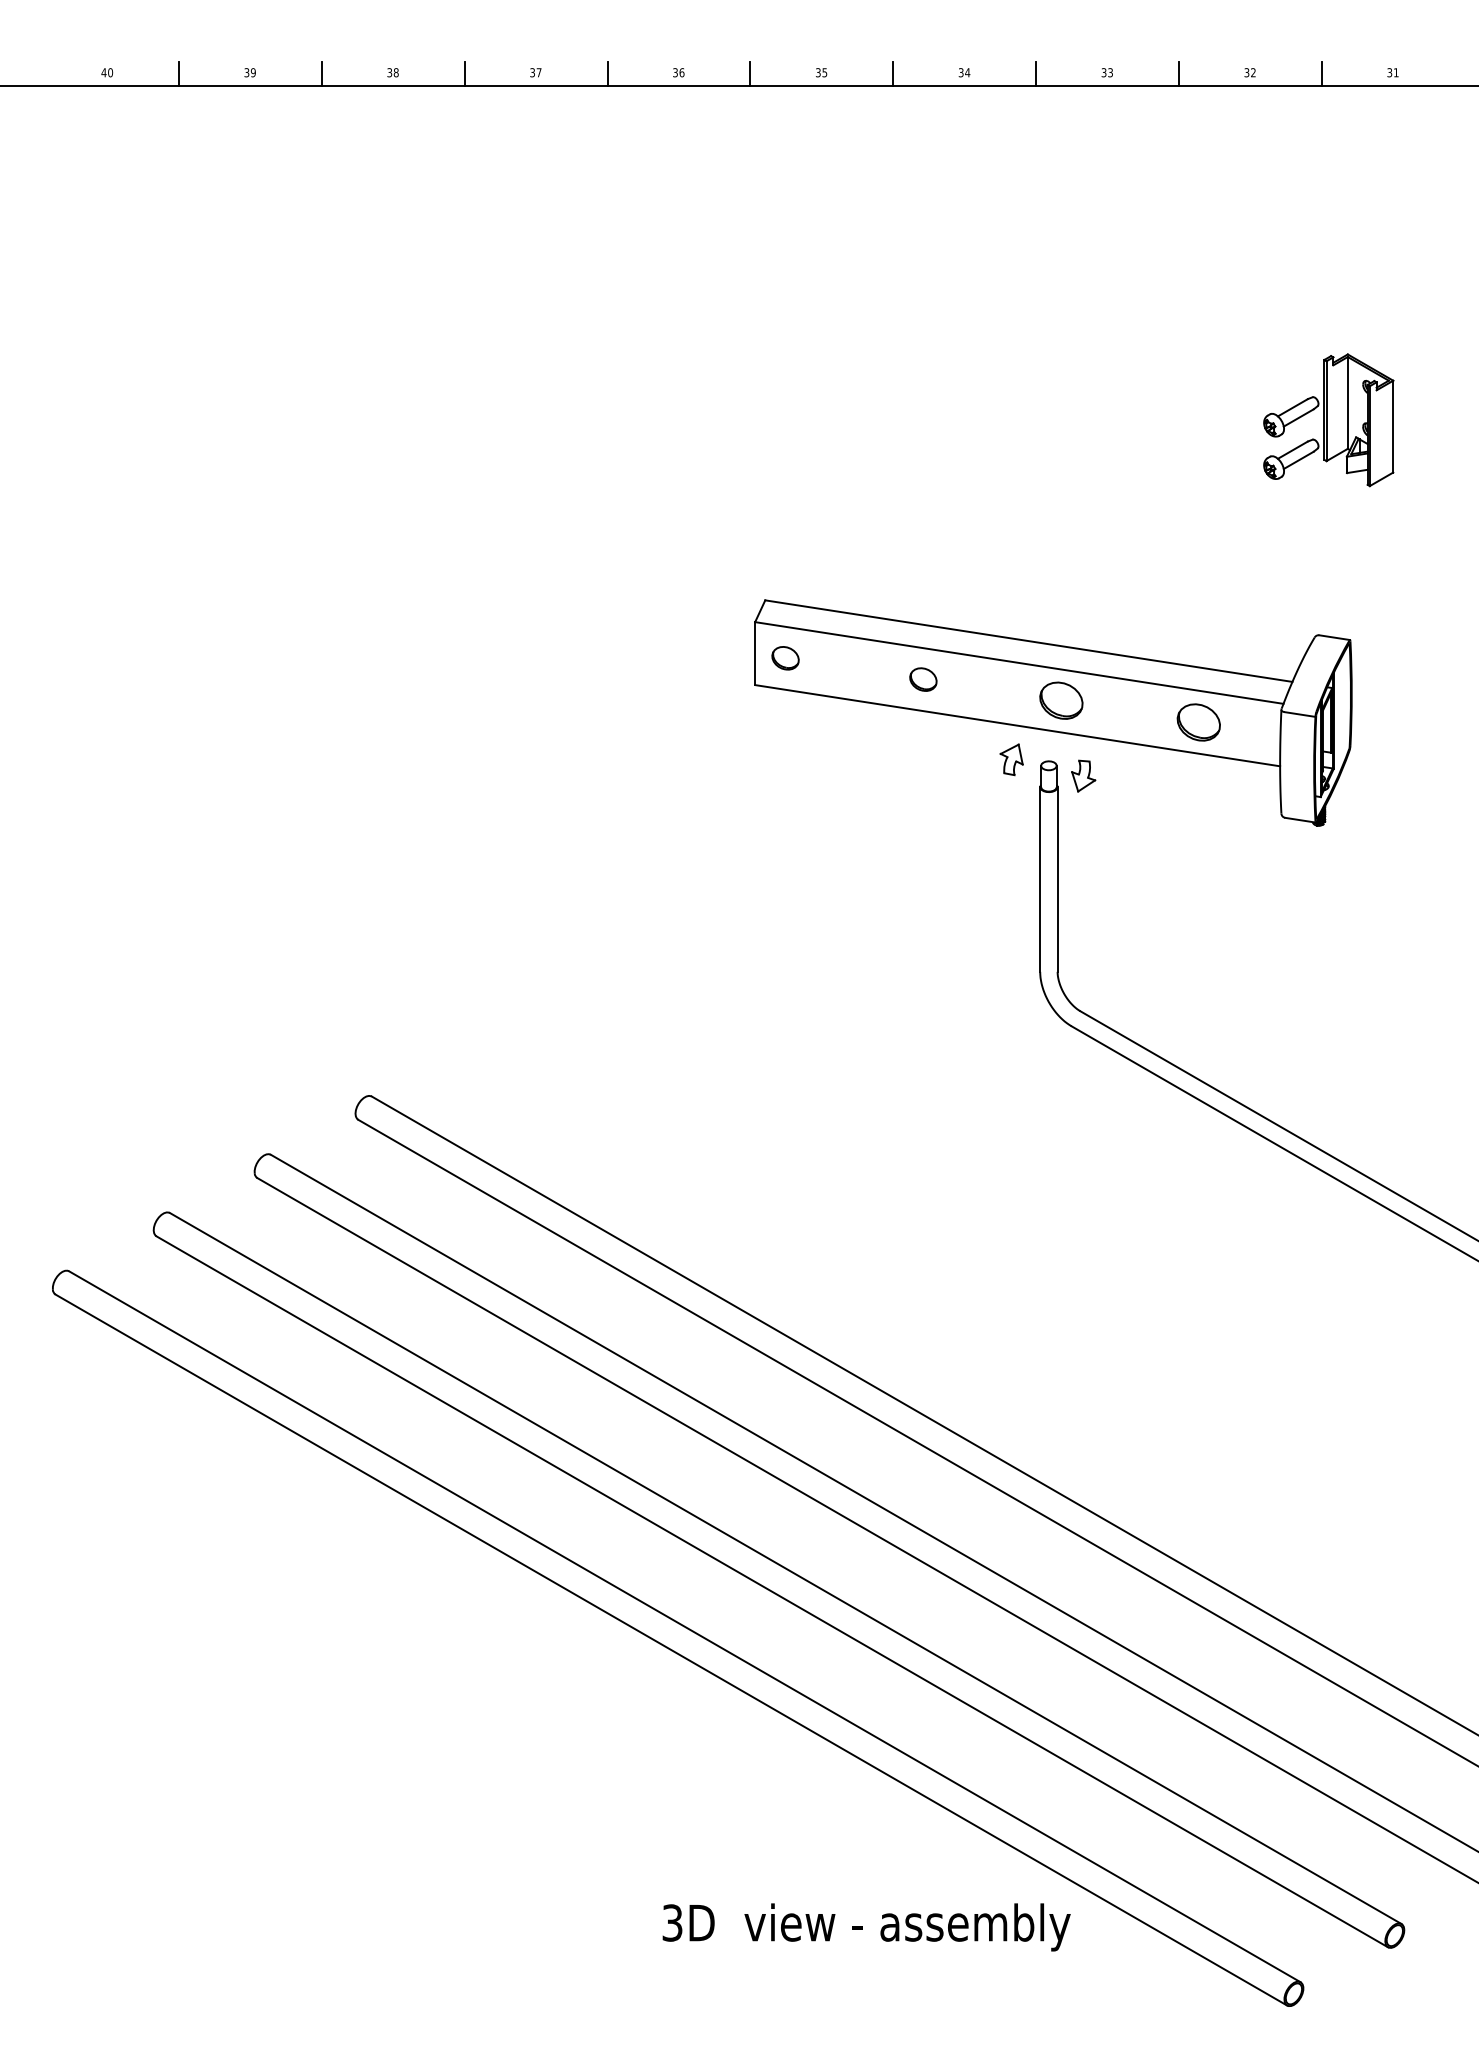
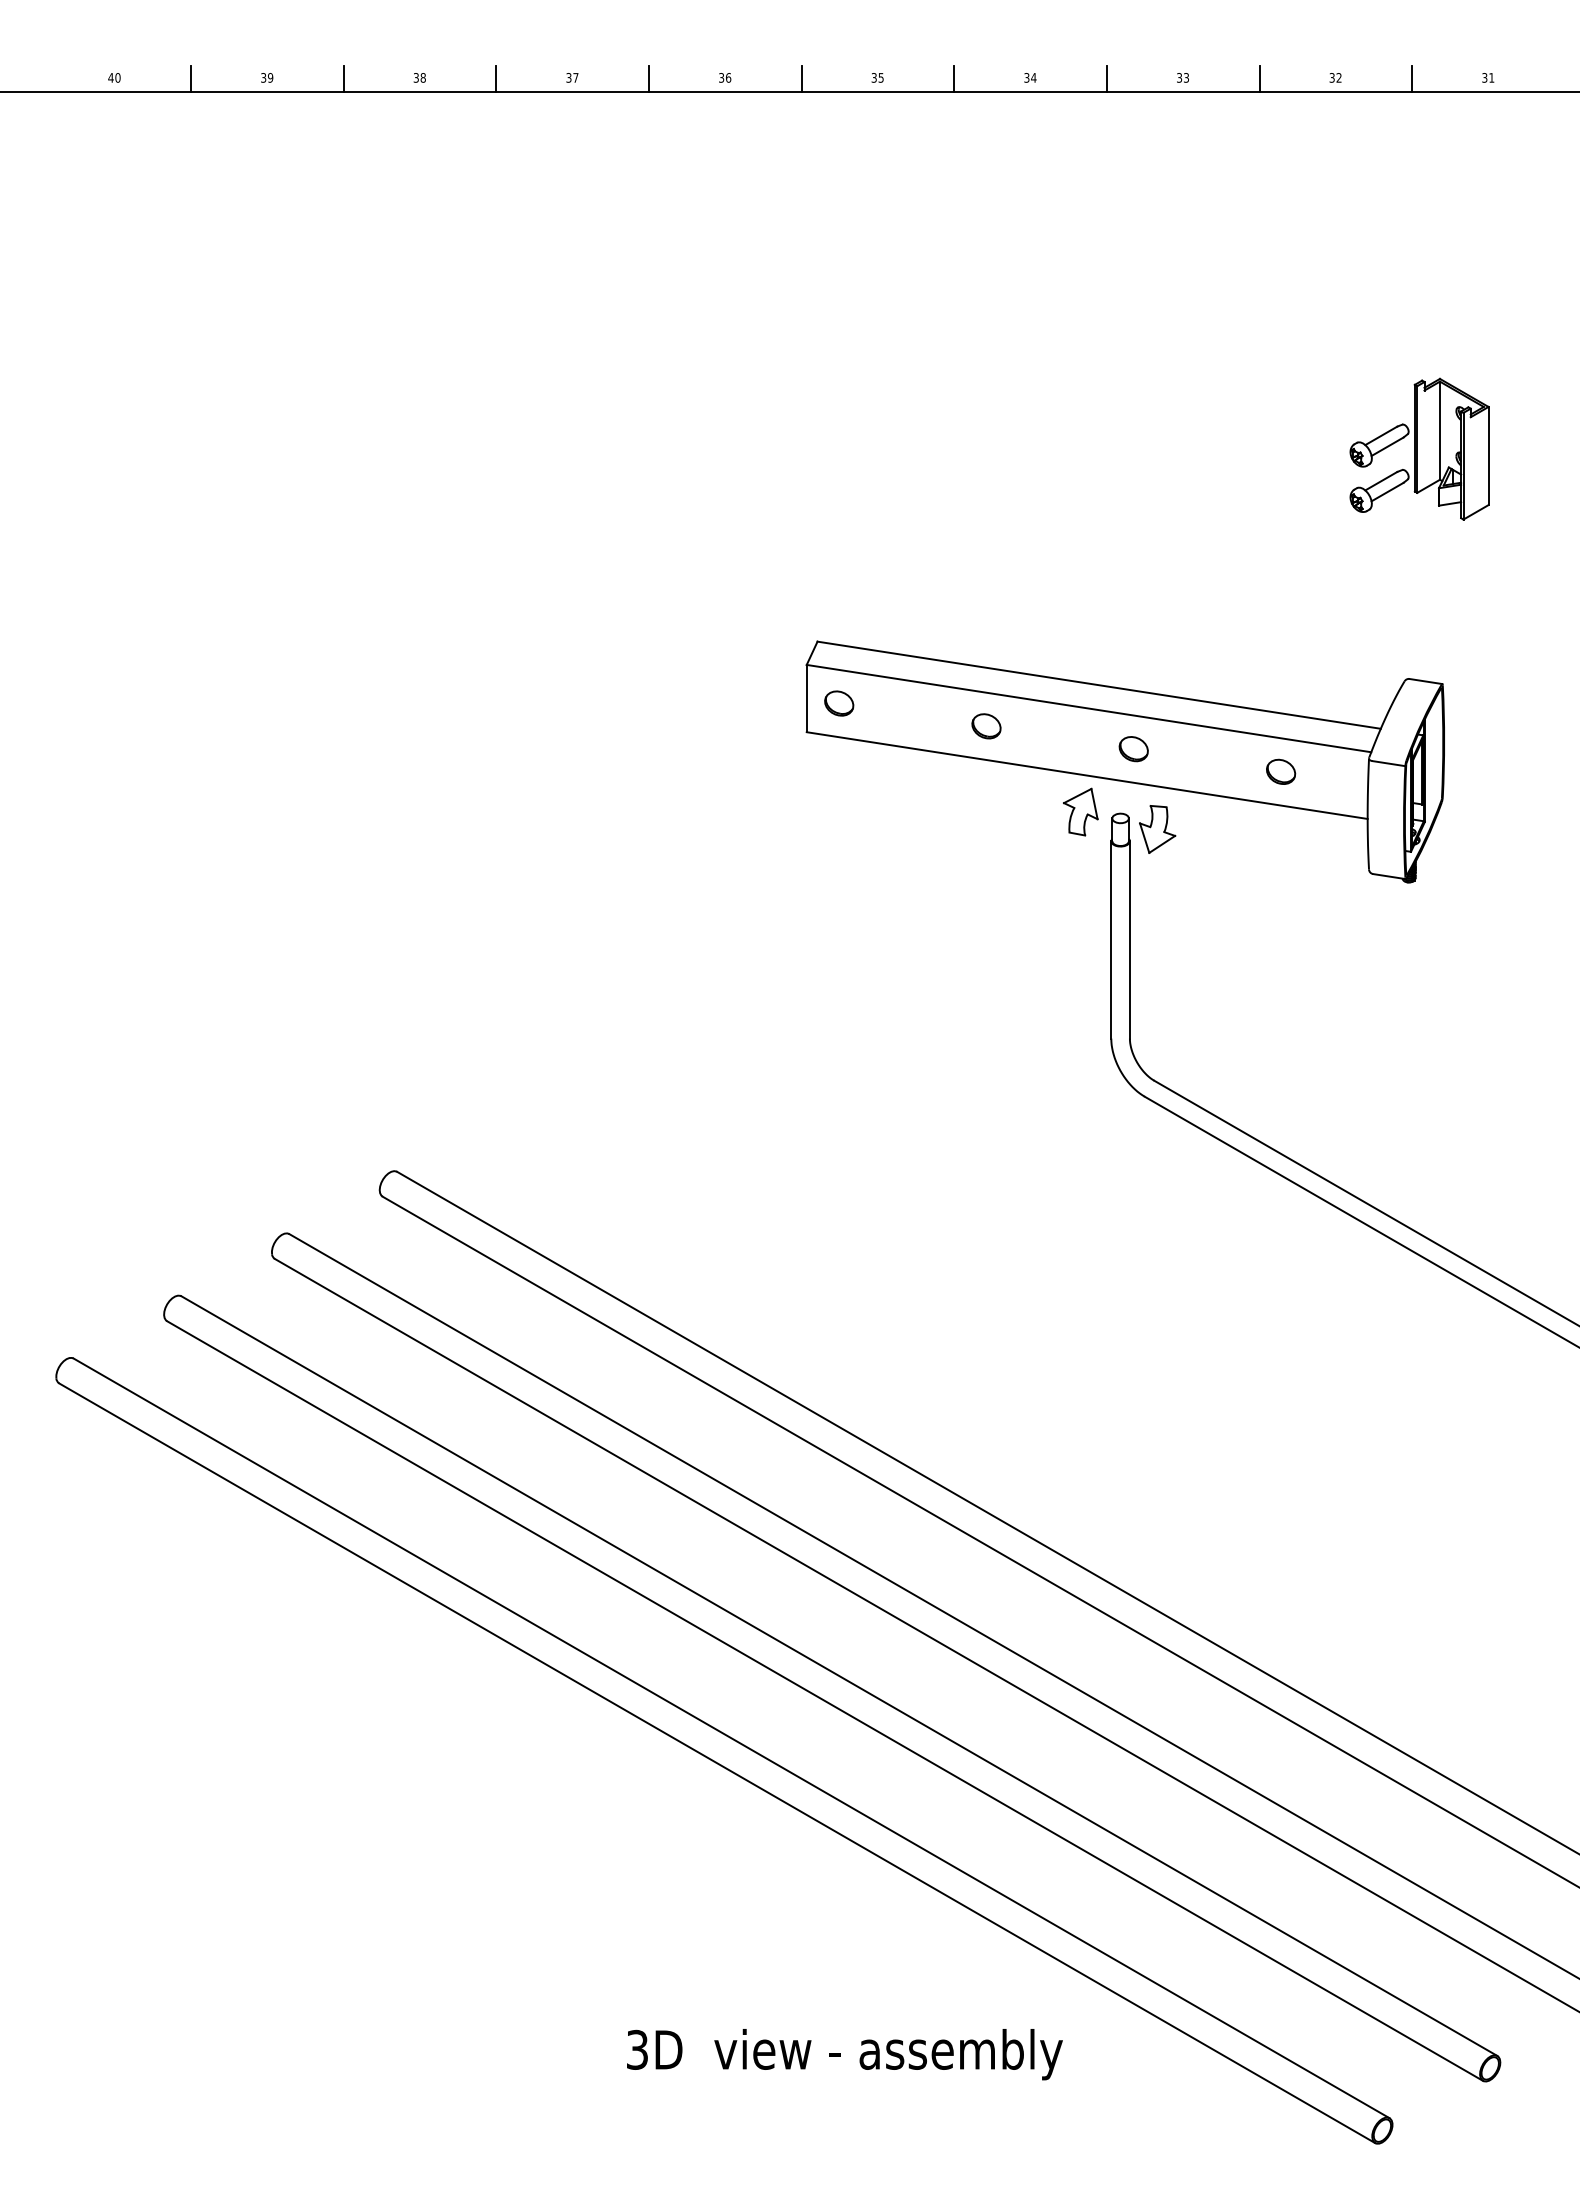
part: (1060, 701) -> (1133, 749), size x0.62
part: (1199, 721) -> (1281, 771), size x0.62
part: (1011, 759) -> (1080, 811), size x1.43
part: (1083, 776) -> (1157, 829), size x1.43
text: (866, 1927) -> (844, 2054), moved

